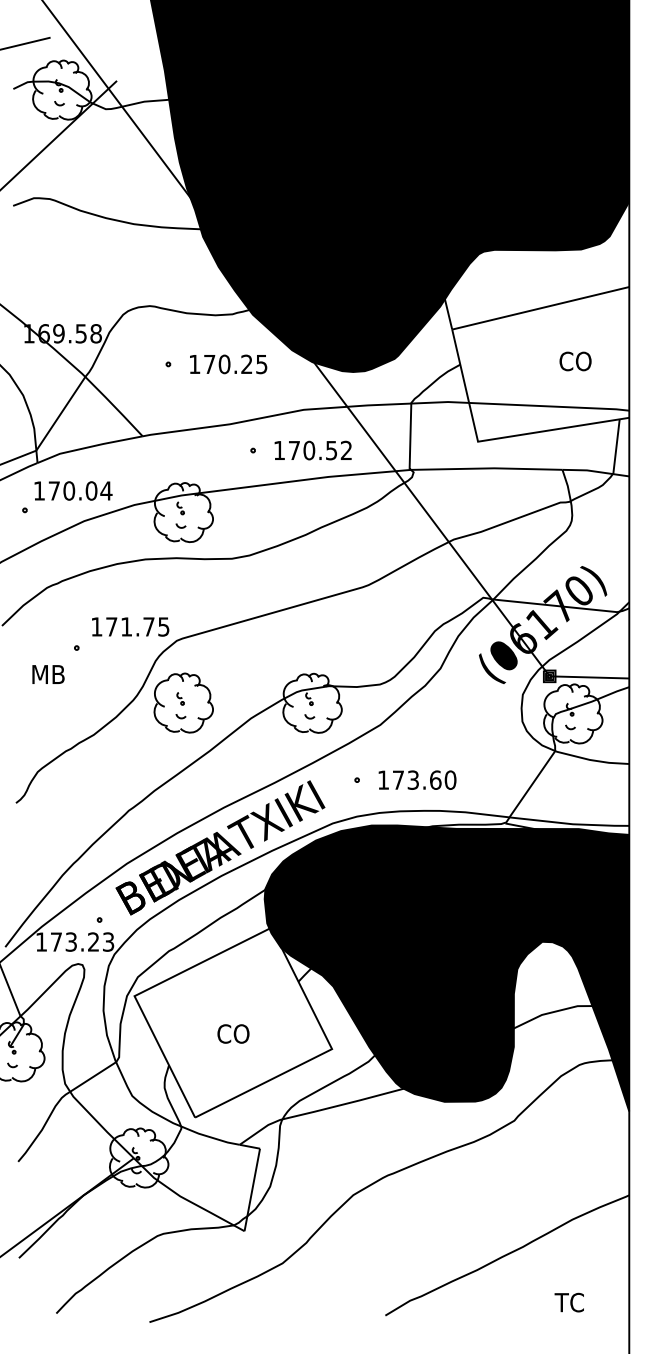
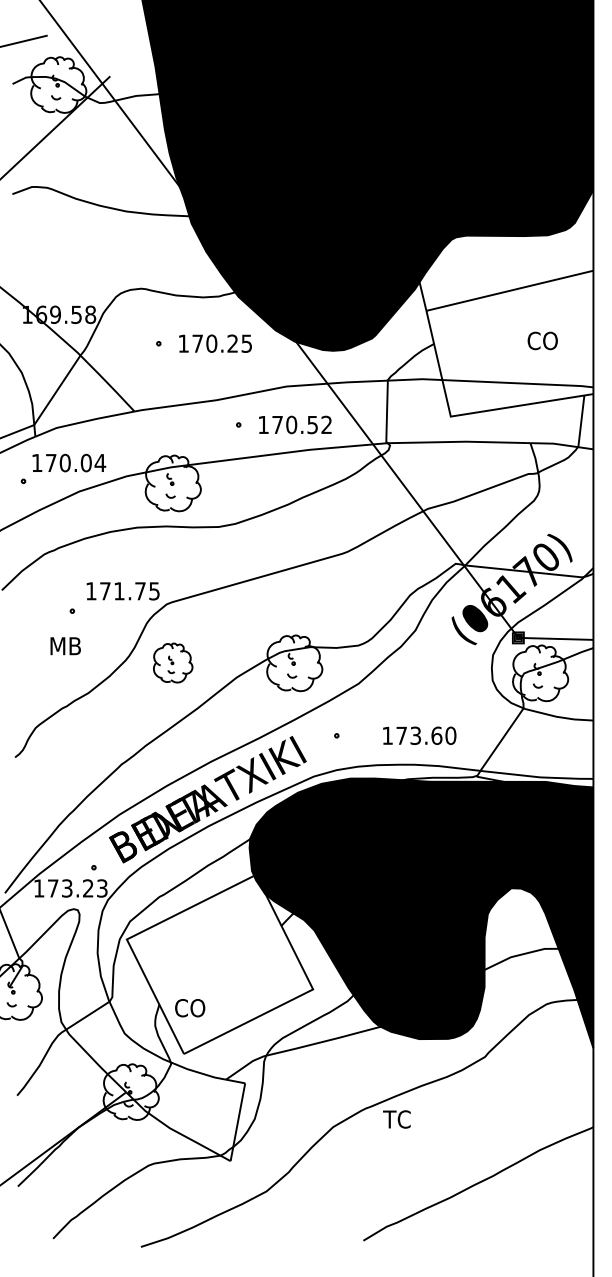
text: (48, 674) -> (65, 646), moved
part: (182, 702) -> (172, 662), size x0.7
text: (417, 779) -> (419, 735), moved
text: (233, 1034) -> (190, 1008), moved
text: (568, 1302) -> (396, 1119), moved

